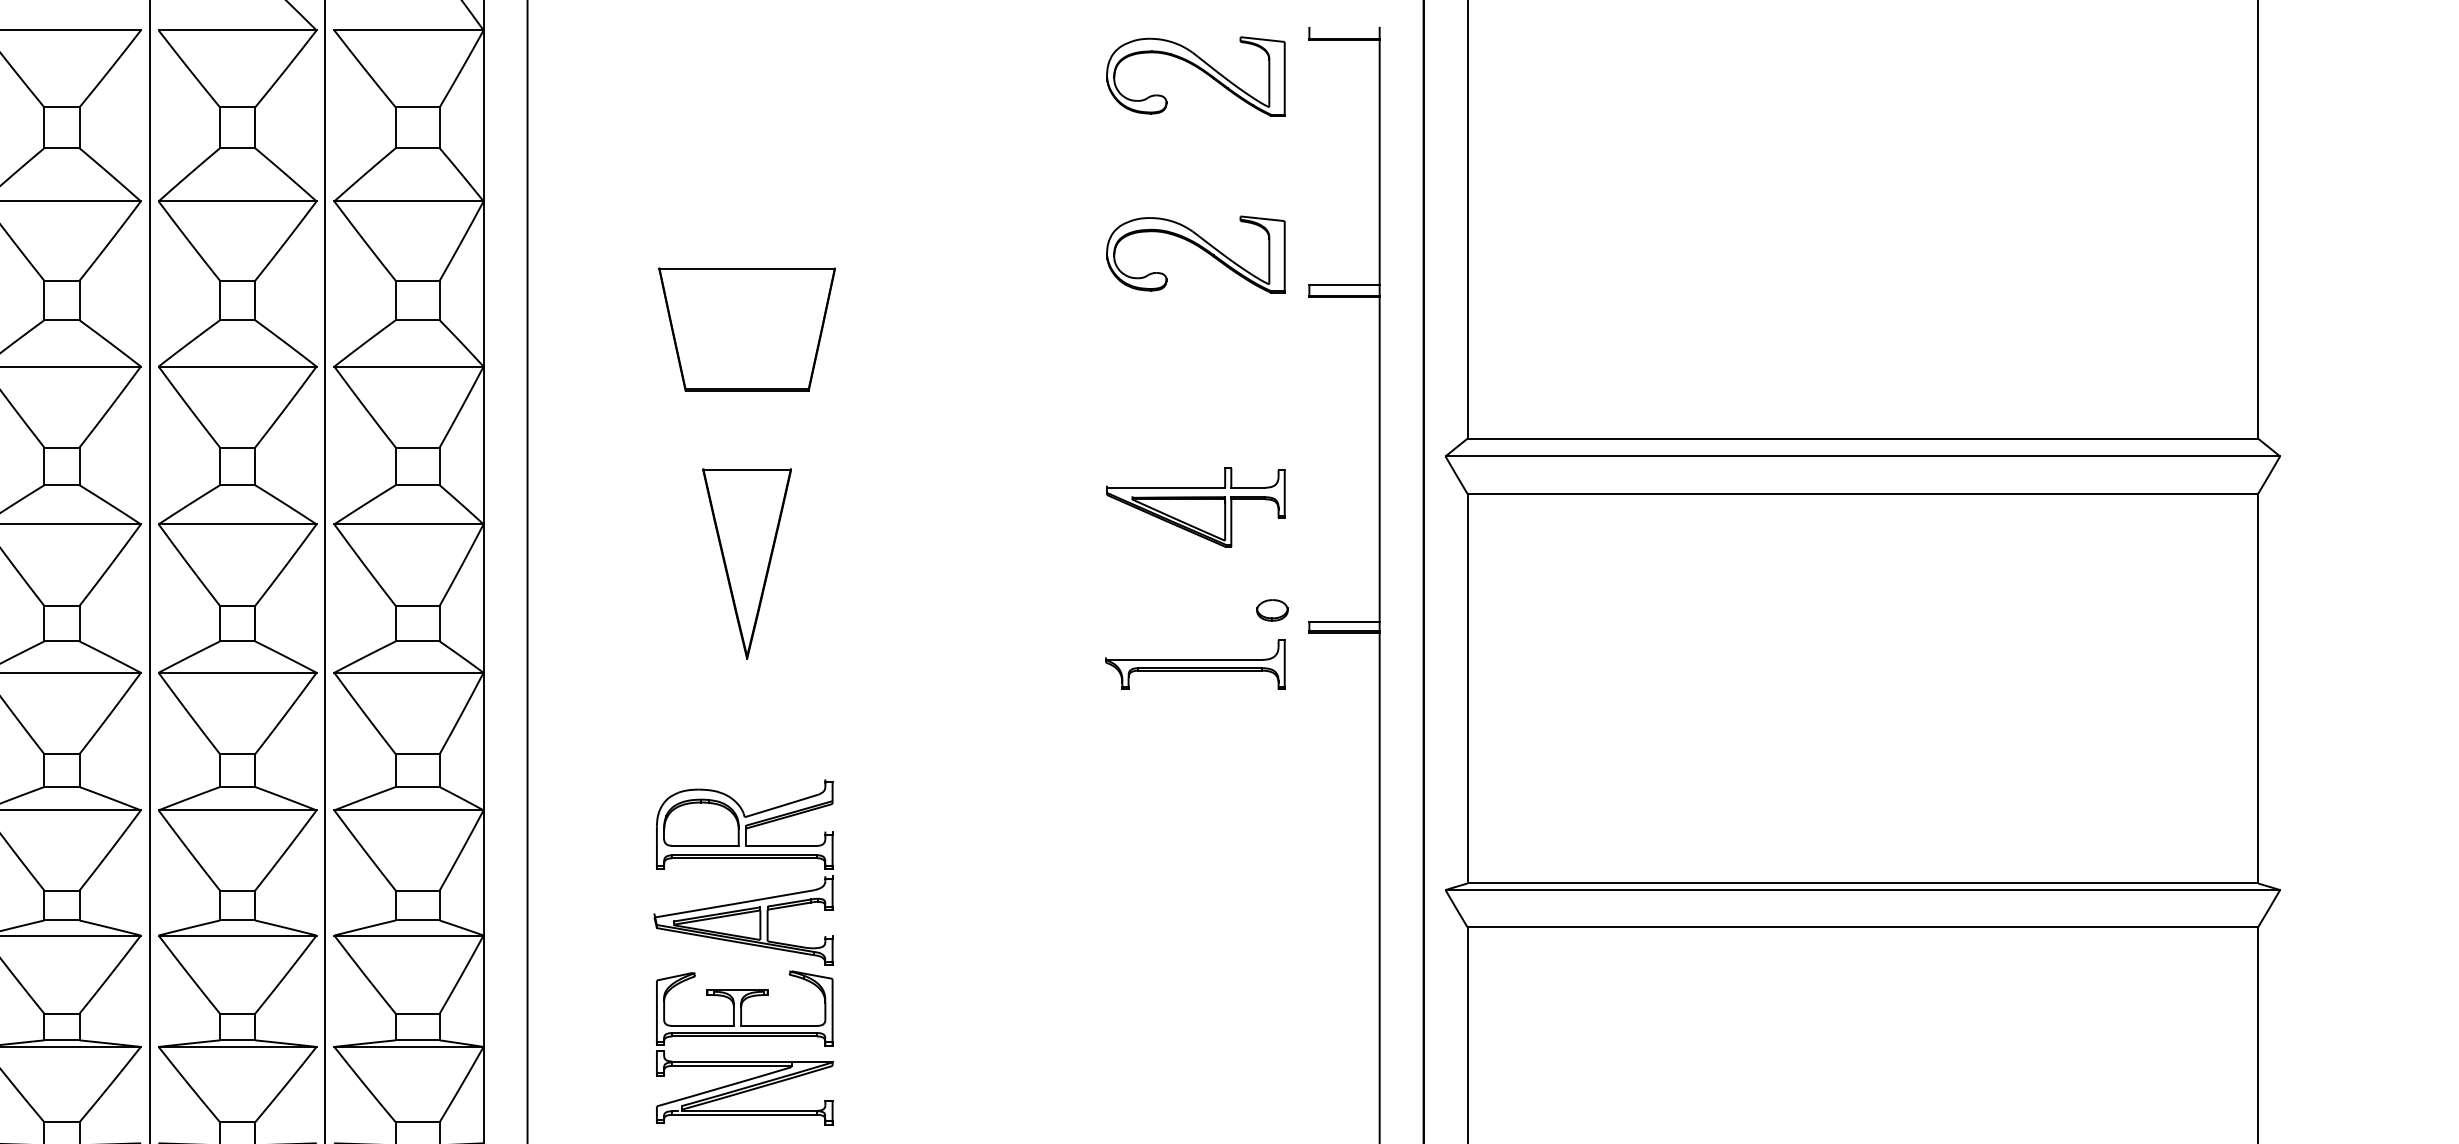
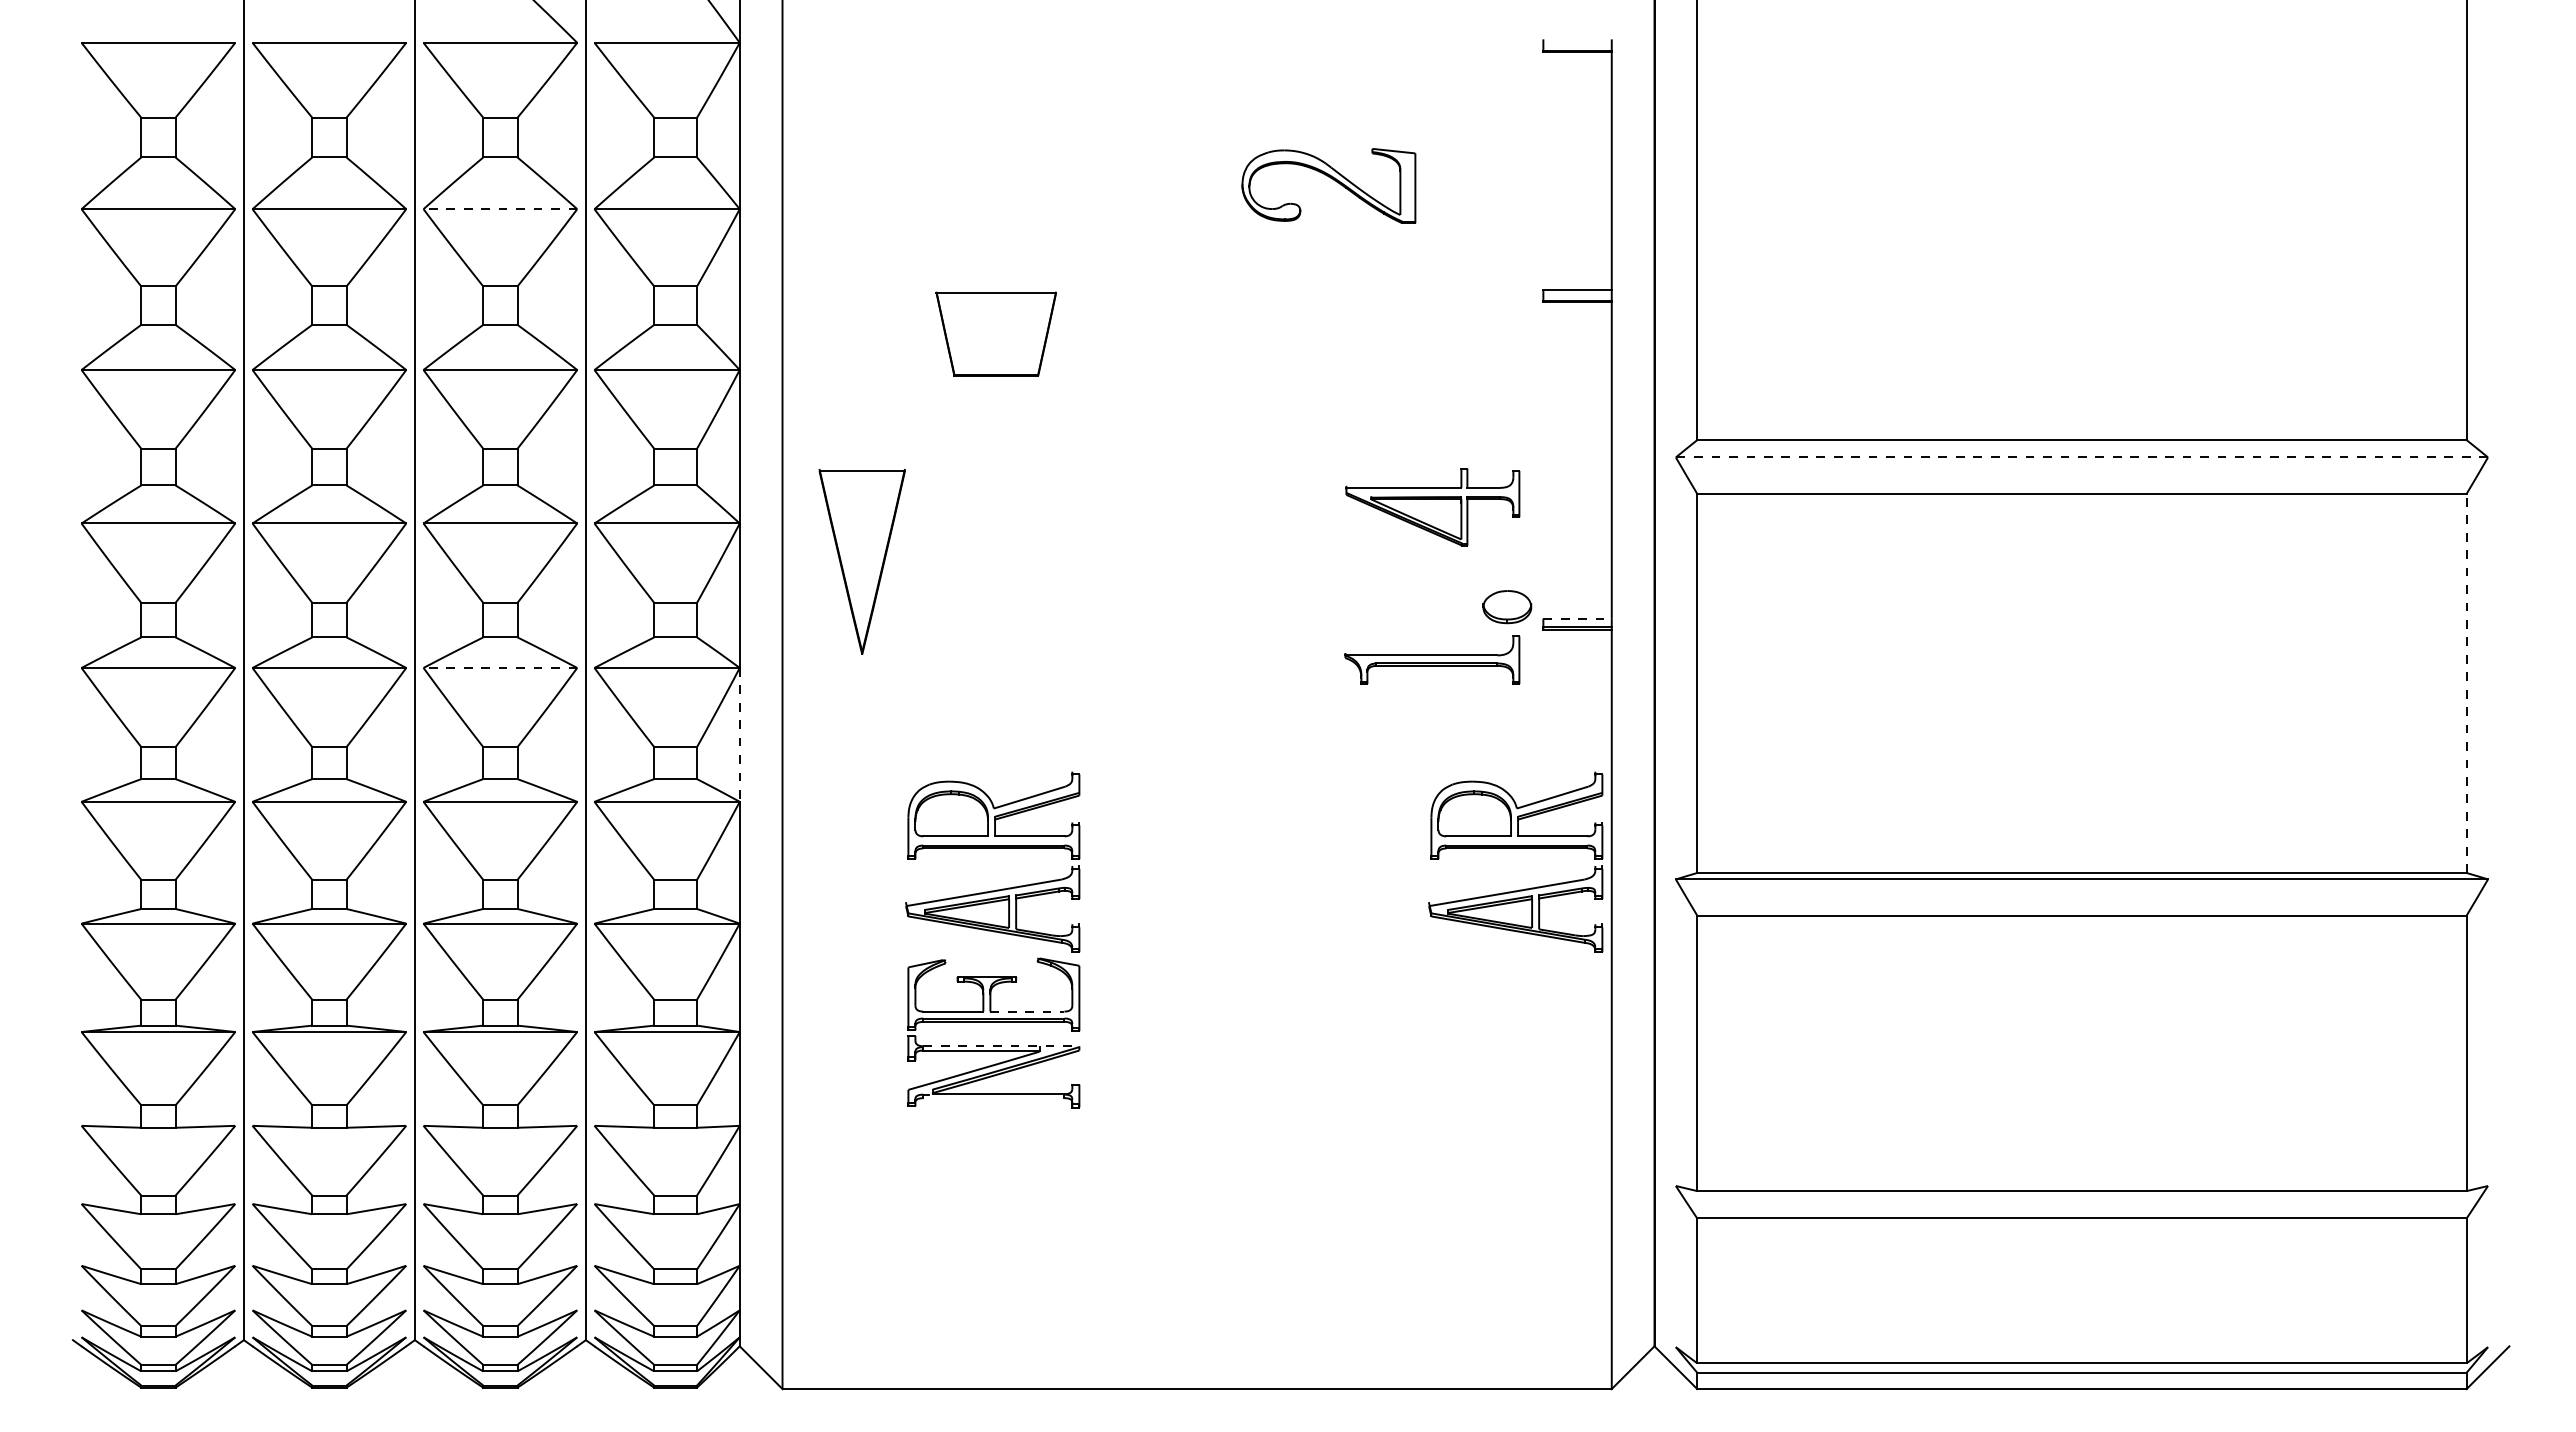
part: (1199, 70) -> (1436, 81), removed
line: (237, 201) -> (500, 209), solid -> dashed
part: (1200, 248) -> (1333, 180), moved
part: (747, 329) -> (996, 333), size x0.7
line: (1862, 456) -> (2081, 457), solid -> dashed
part: (746, 563) -> (861, 561), moved
part: (1272, 610) -> (1507, 607), size x1.6
line: (1345, 621) -> (1578, 618), solid -> dashed
line: (237, 672) -> (500, 667), solid -> dashed
line: (2257, 688) -> (2466, 683), solid -> dashed
line: (483, 741) -> (739, 734), solid -> dashed
part: (1280, 858) -> (1515, 848), added
line: (779, 1025) -> (1027, 1011), solid -> dashed
line: (752, 1061) -> (1001, 1046), solid -> dashed
line: (744, 1115) -> (993, 1098), removed

